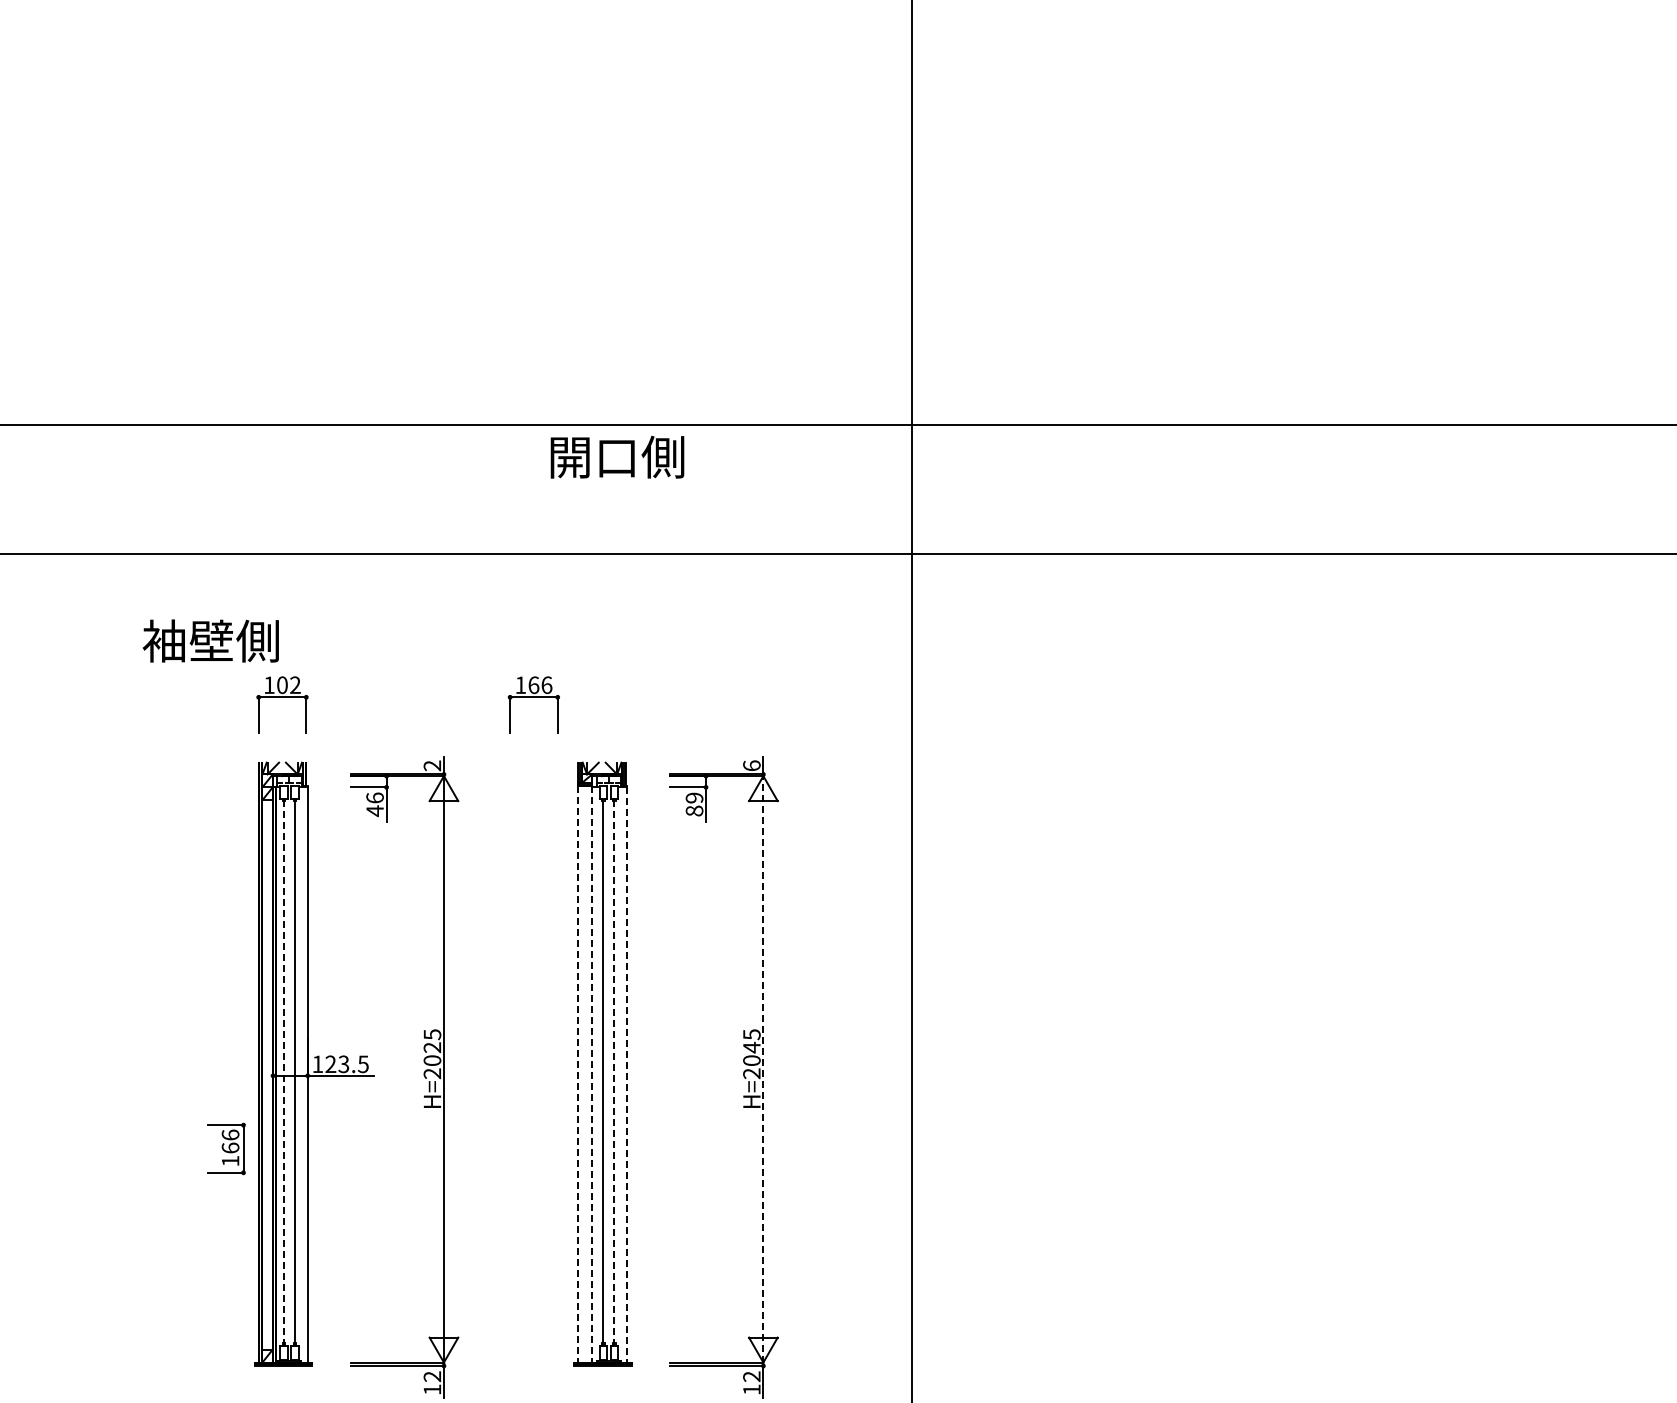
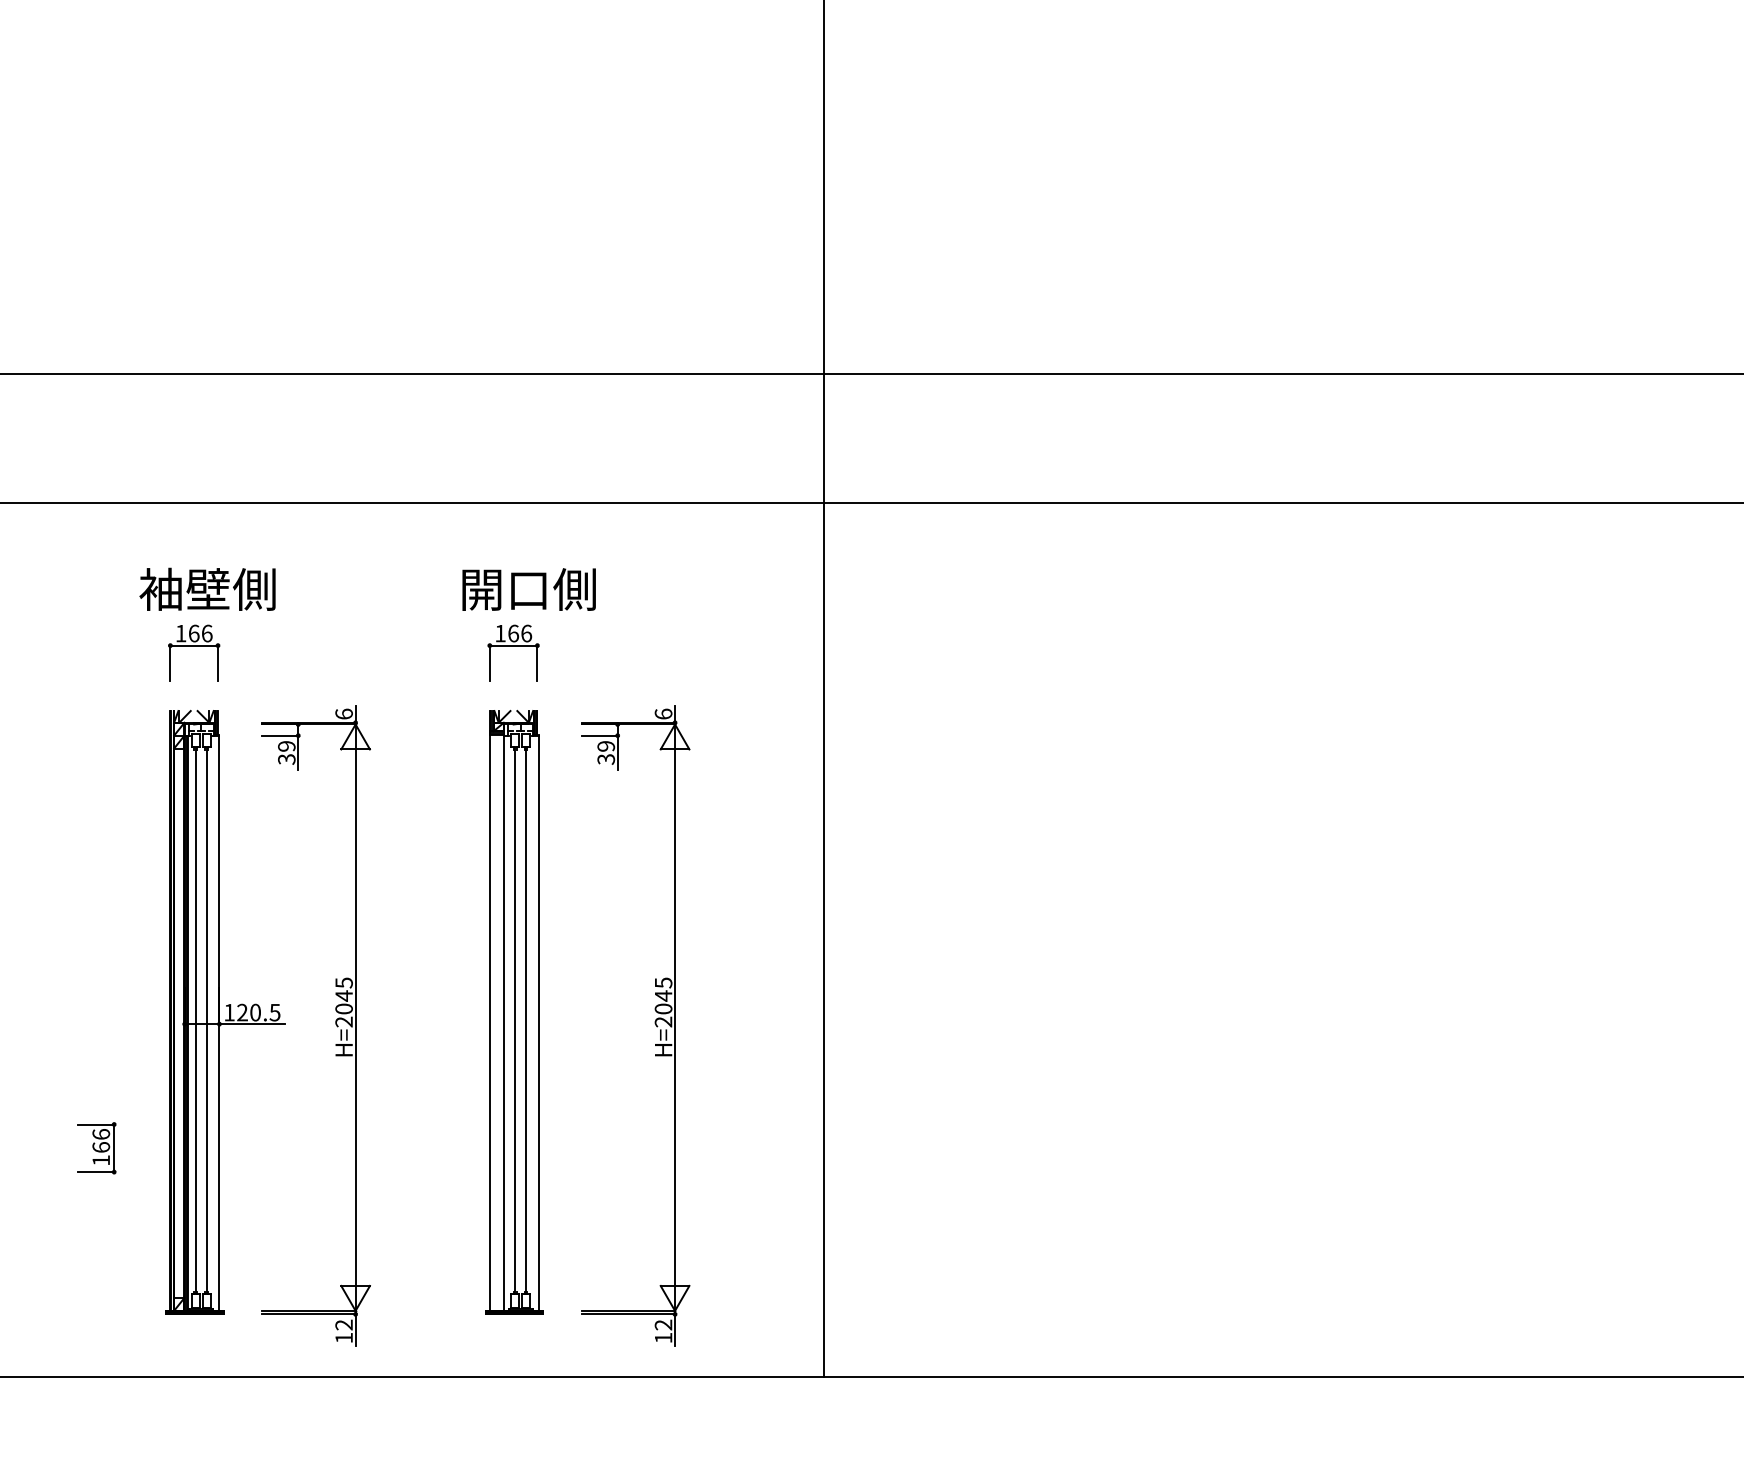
text: (616, 457) -> (528, 589), moved
text: (210, 640) -> (207, 588), moved
text: (288, 685) -> (200, 633), 102 -> 166
part: (533, 704) -> (513, 652), moved
text: (431, 765) -> (343, 713), 2 -> 6
text: (374, 804) -> (286, 752), 46 -> 39
text: (693, 811) -> (605, 759), 89 -> 39
text: (431, 1047) -> (343, 995), H=2025 -> H=2045
text: (343, 1064) -> (255, 1012), 123.5 -> 120.5
line: (763, 1069) -> (675, 1017), dashed -> solid
line: (283, 1072) -> (195, 1020), dashed -> solid
line: (613, 1072) -> (525, 1020), dashed -> solid
line: (577, 1075) -> (489, 1023), dashed -> solid
line: (592, 1075) -> (504, 1023), dashed -> solid
line: (626, 1075) -> (538, 1023), dashed -> solid
part: (225, 1149) -> (96, 1148), moved

